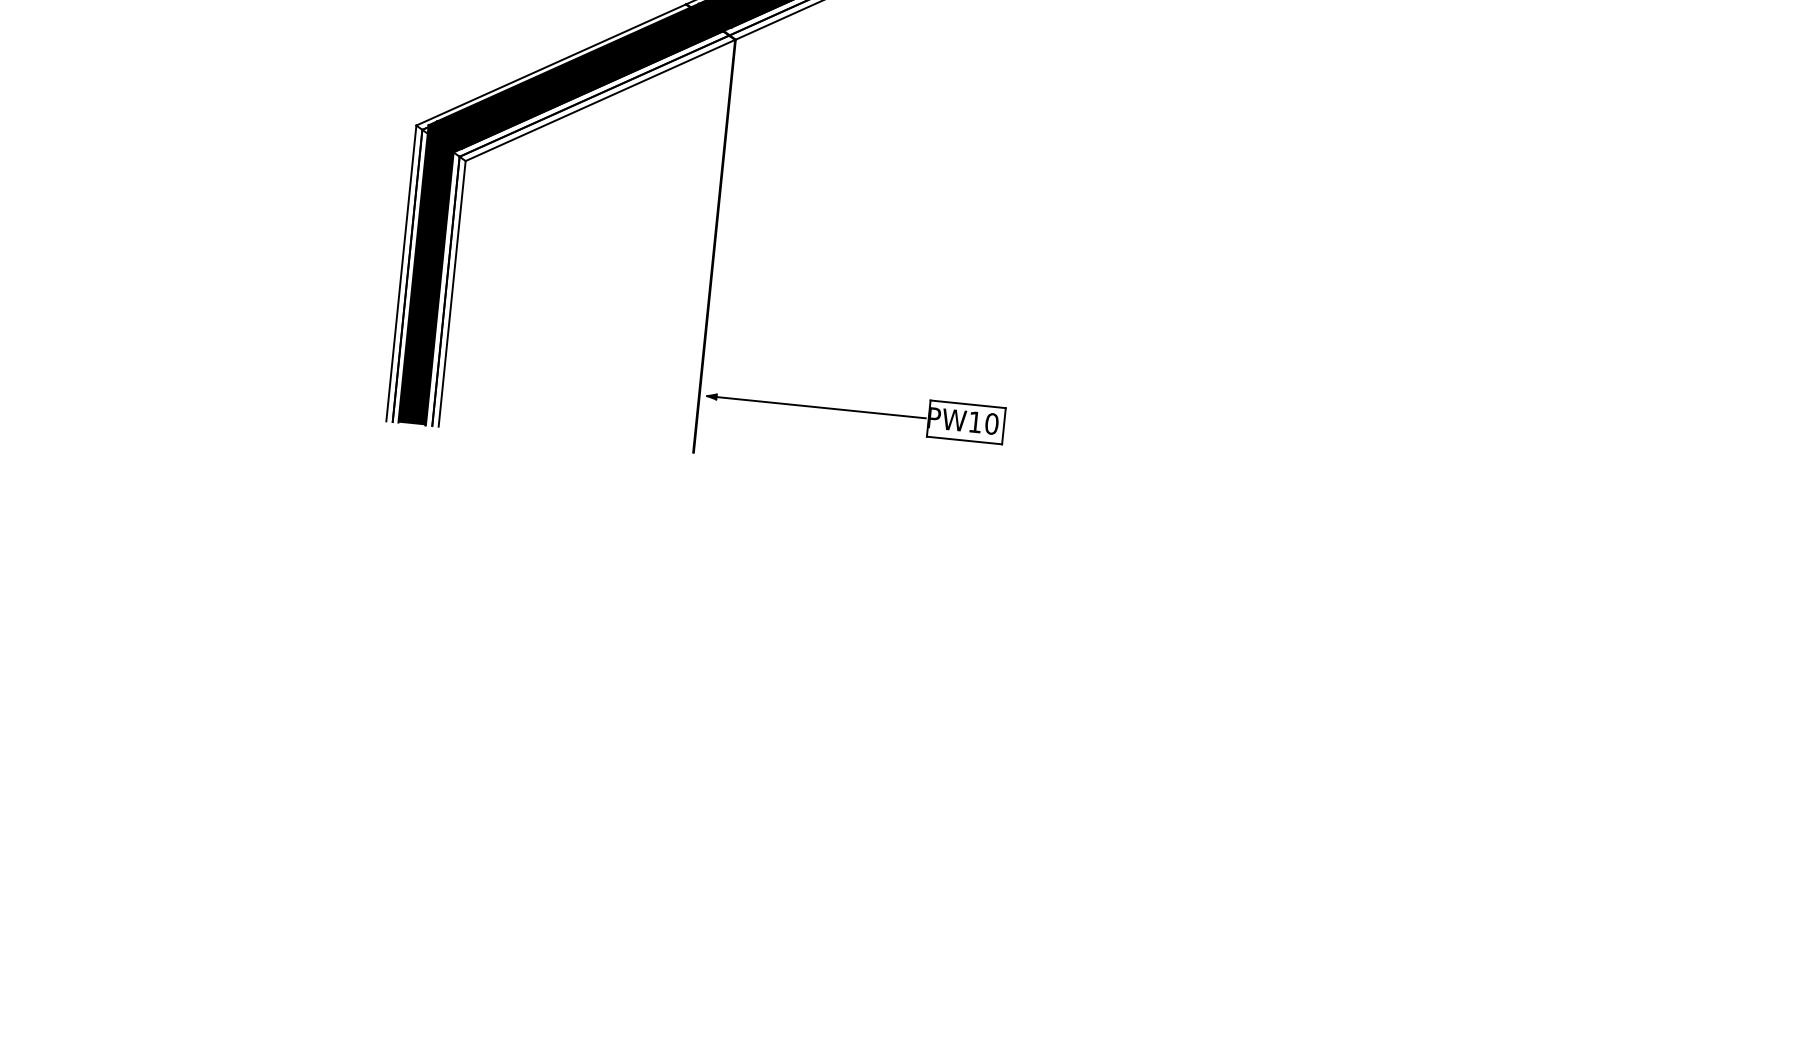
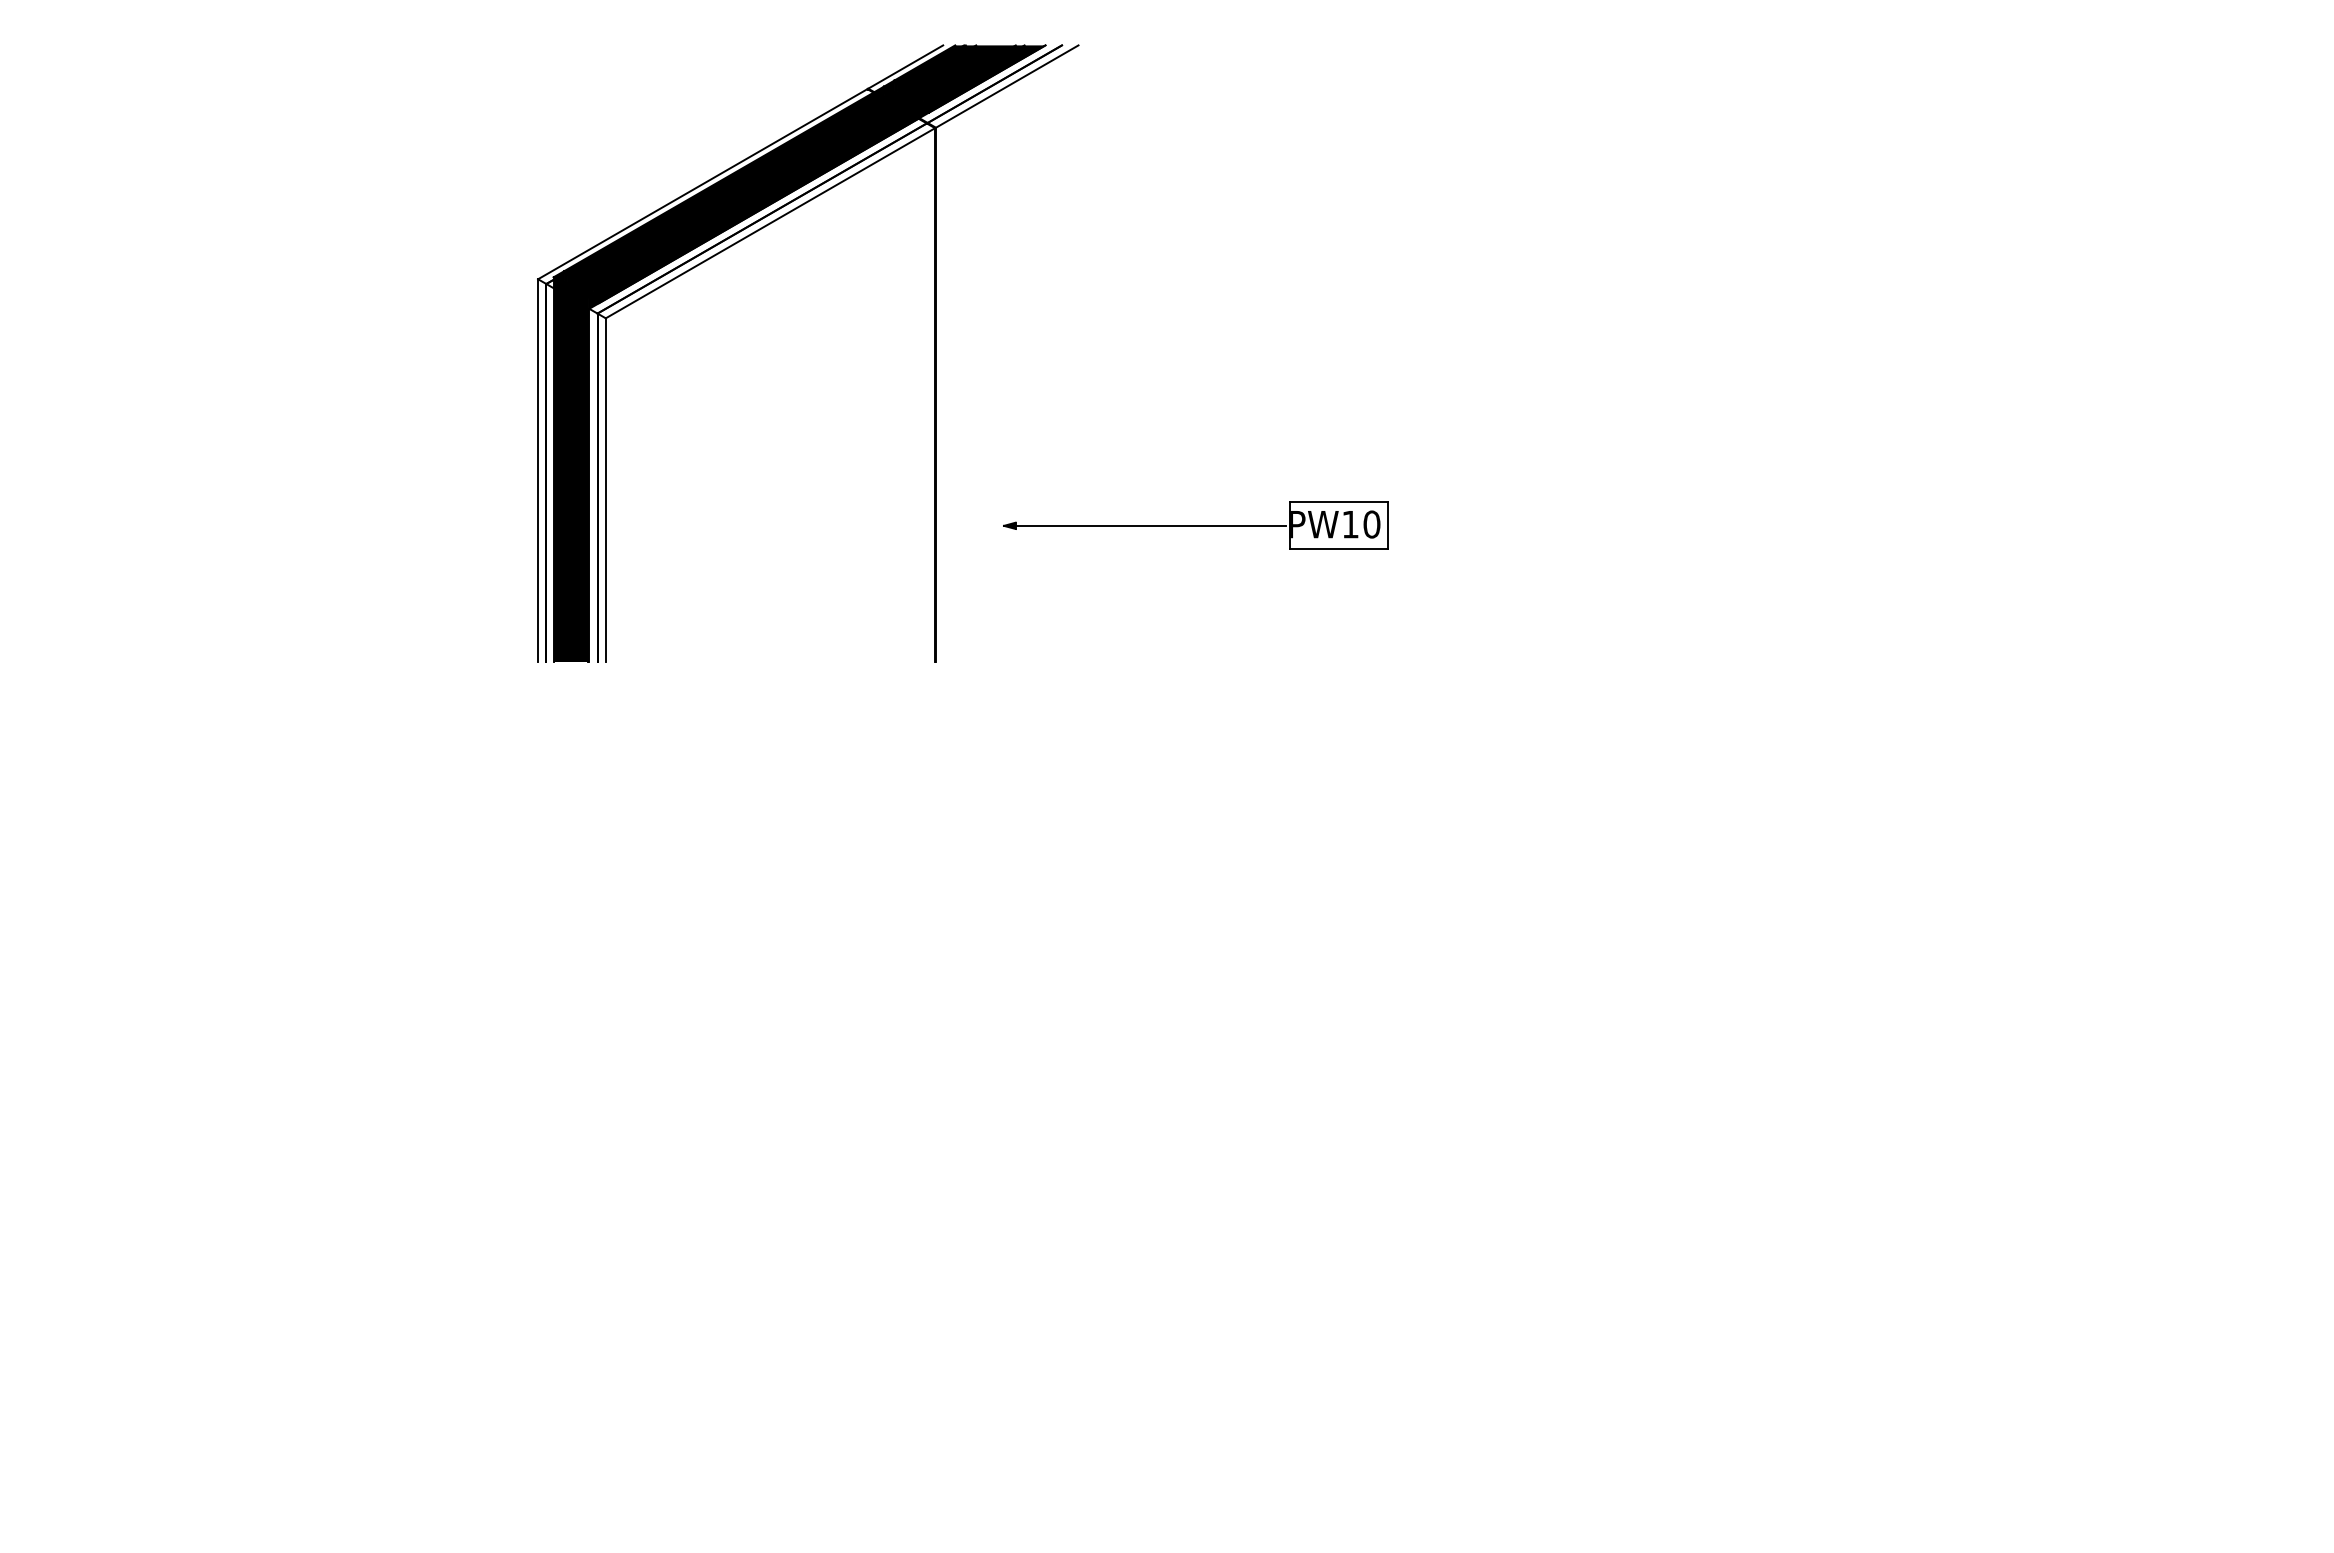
part: (855, 410) -> (1195, 525), moved

